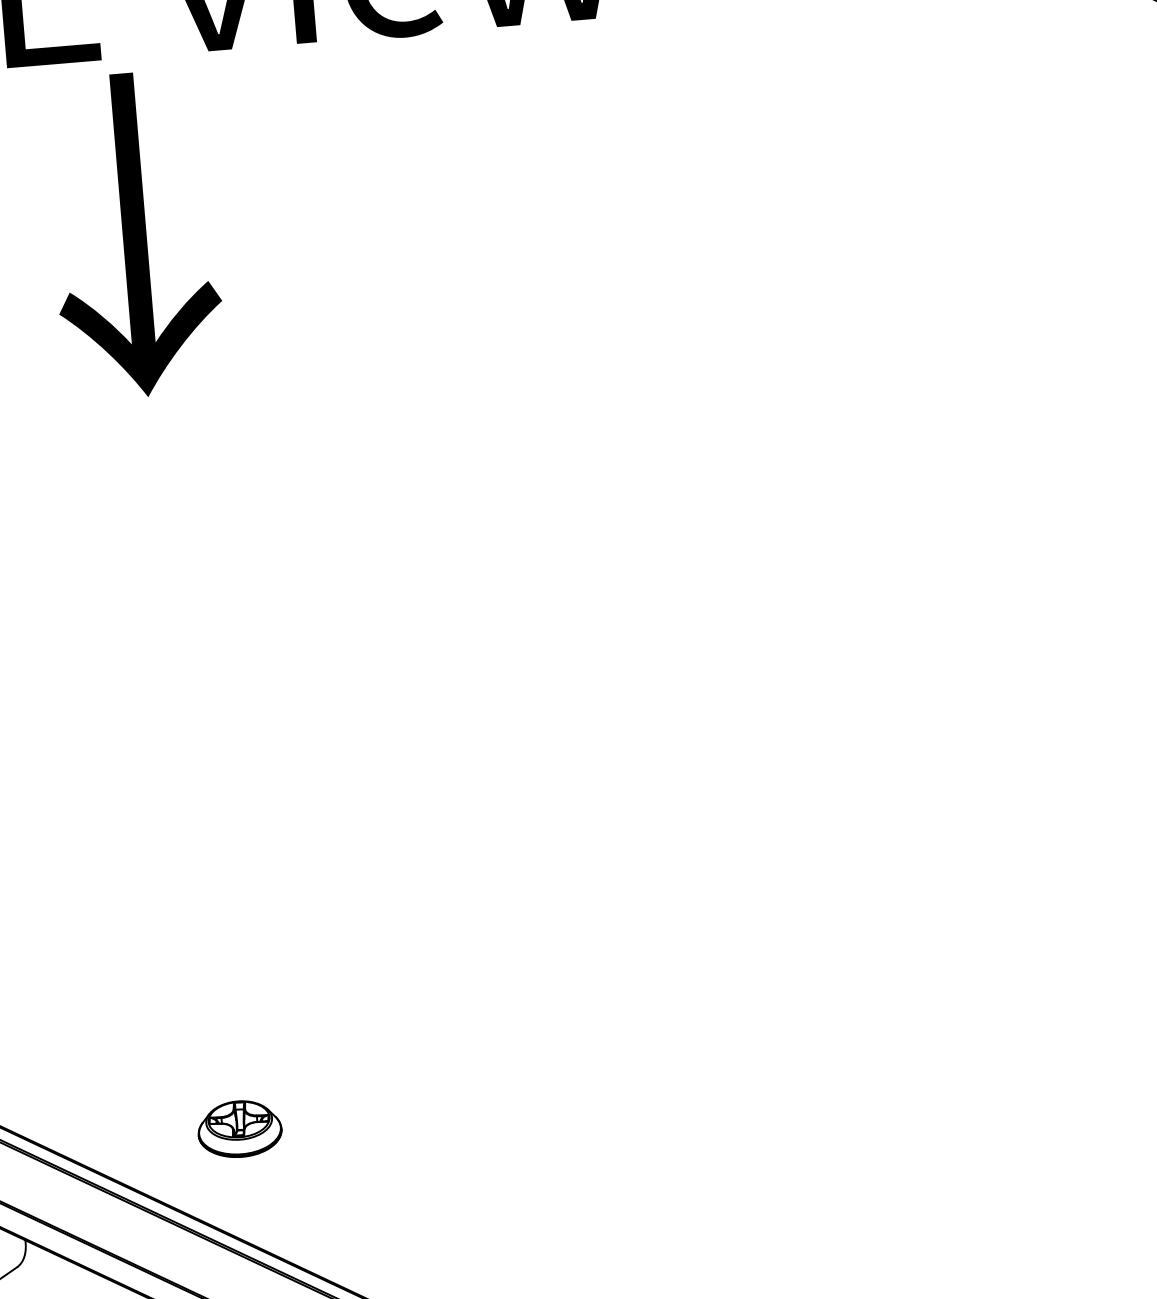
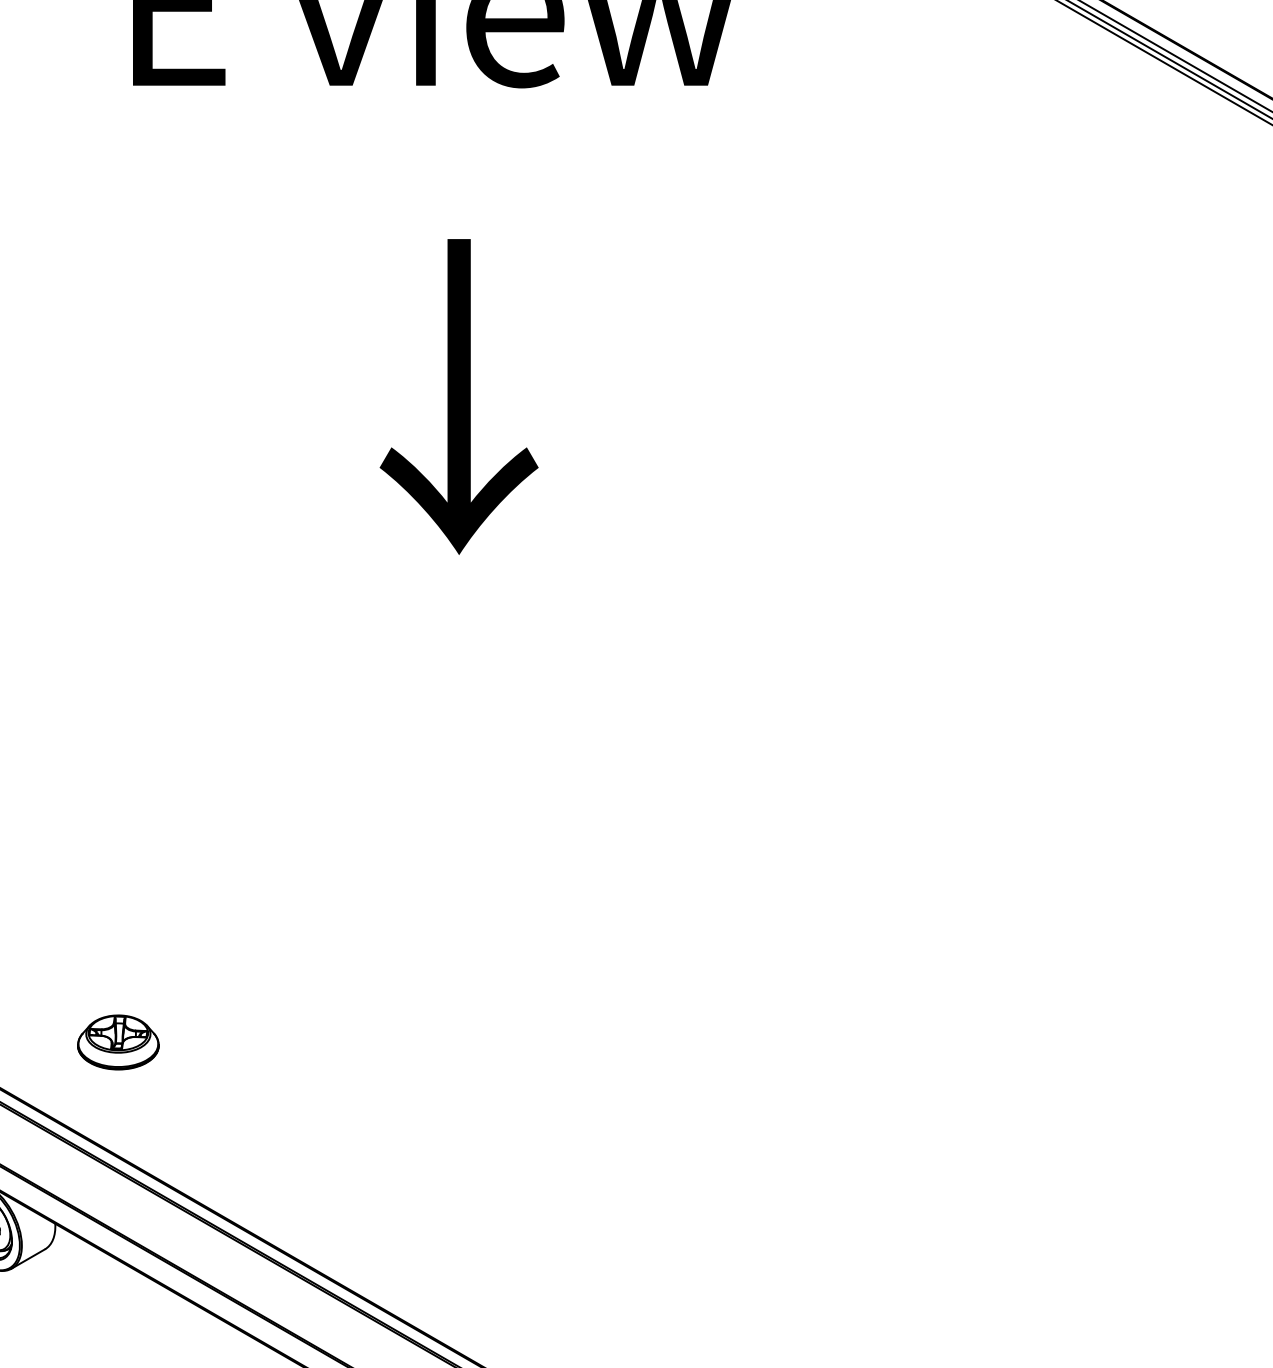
text: (133, 234) -> (458, 396), moved
part: (239, 1129) -> (118, 1042), moved

